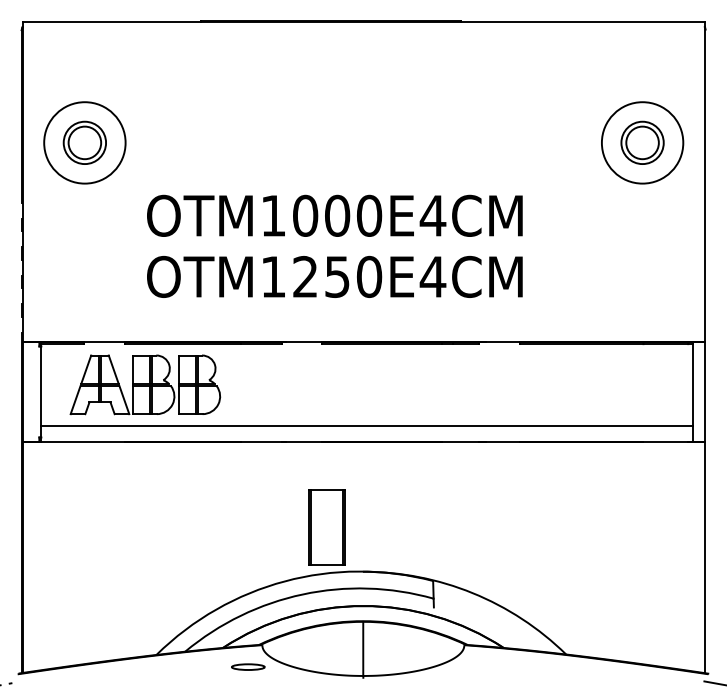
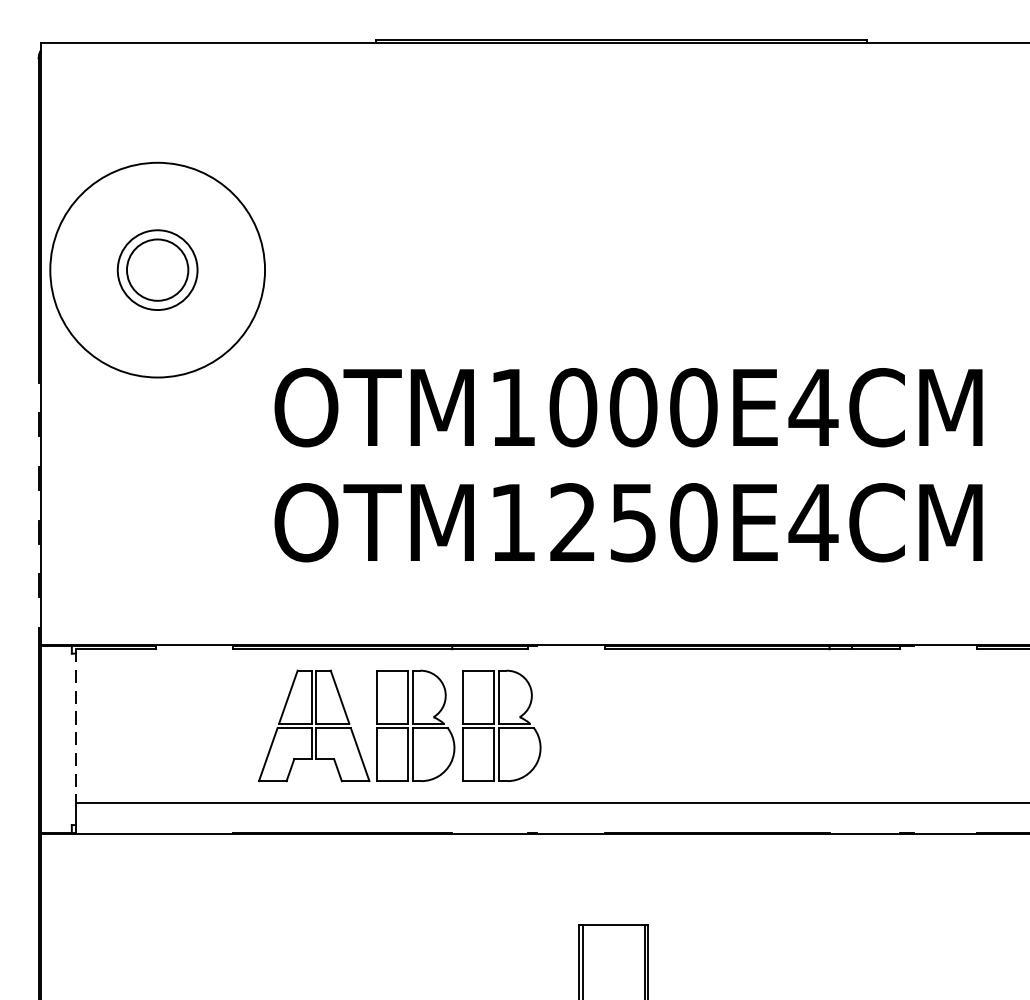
circle: (84, 142) -> (156, 269), size x1.4
line: (41, 384) -> (75, 725), solid -> dashed
part: (145, 384) -> (399, 725), moved

